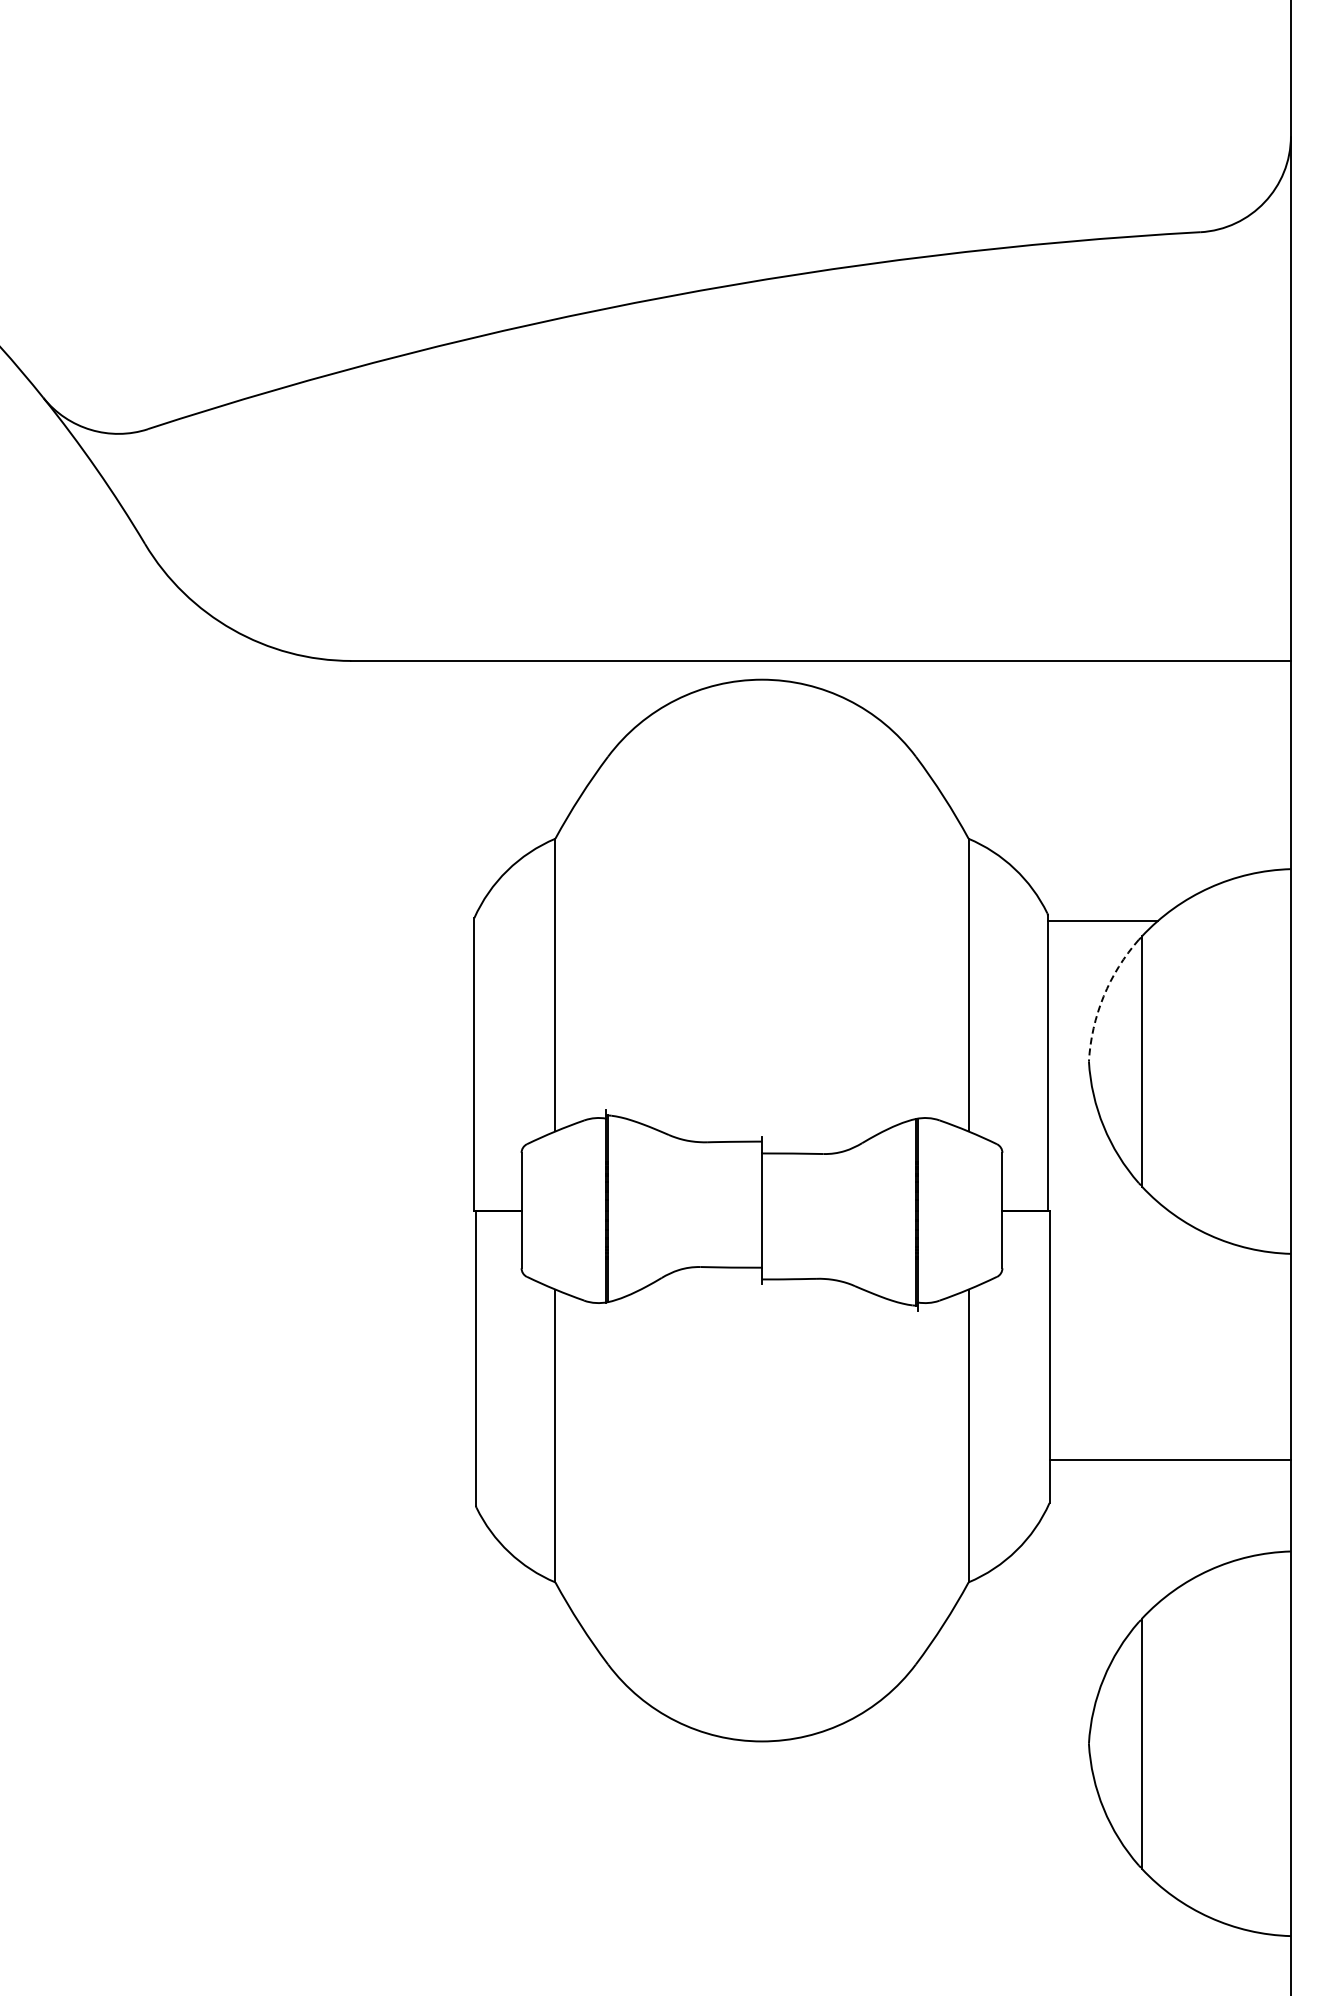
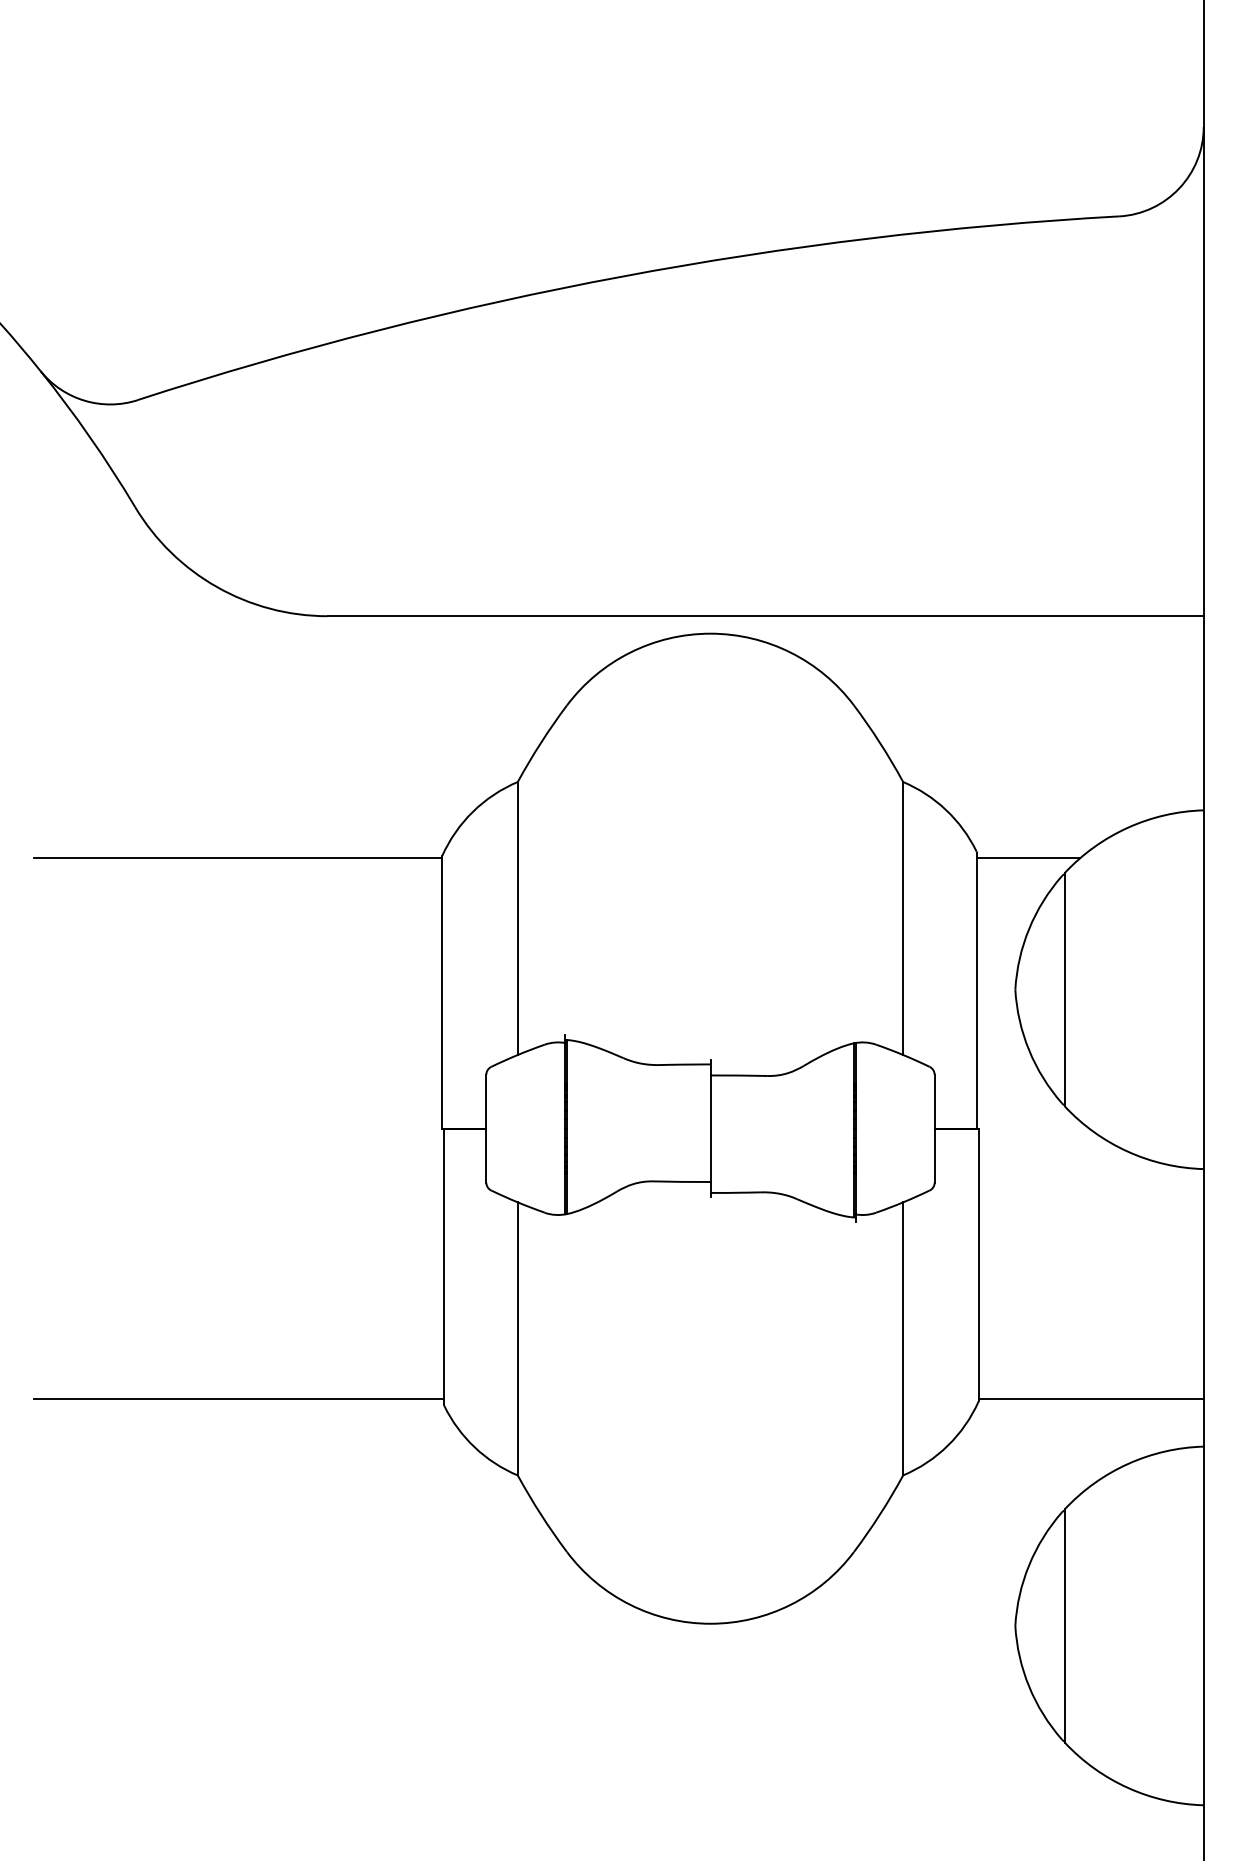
line: (255, 920) -> (238, 858), added
arc: (1103, 996) -> (1028, 929), dashed -> solid
line: (1169, 1459) -> (1090, 1399), moved
line: (256, 1500) -> (239, 1399), added

